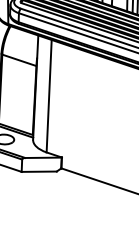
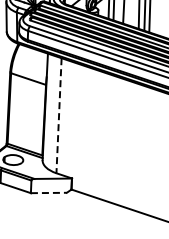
line: (49, 95) -> (59, 115), solid -> dashed
line: (38, 171) -> (48, 192), solid -> dashed

